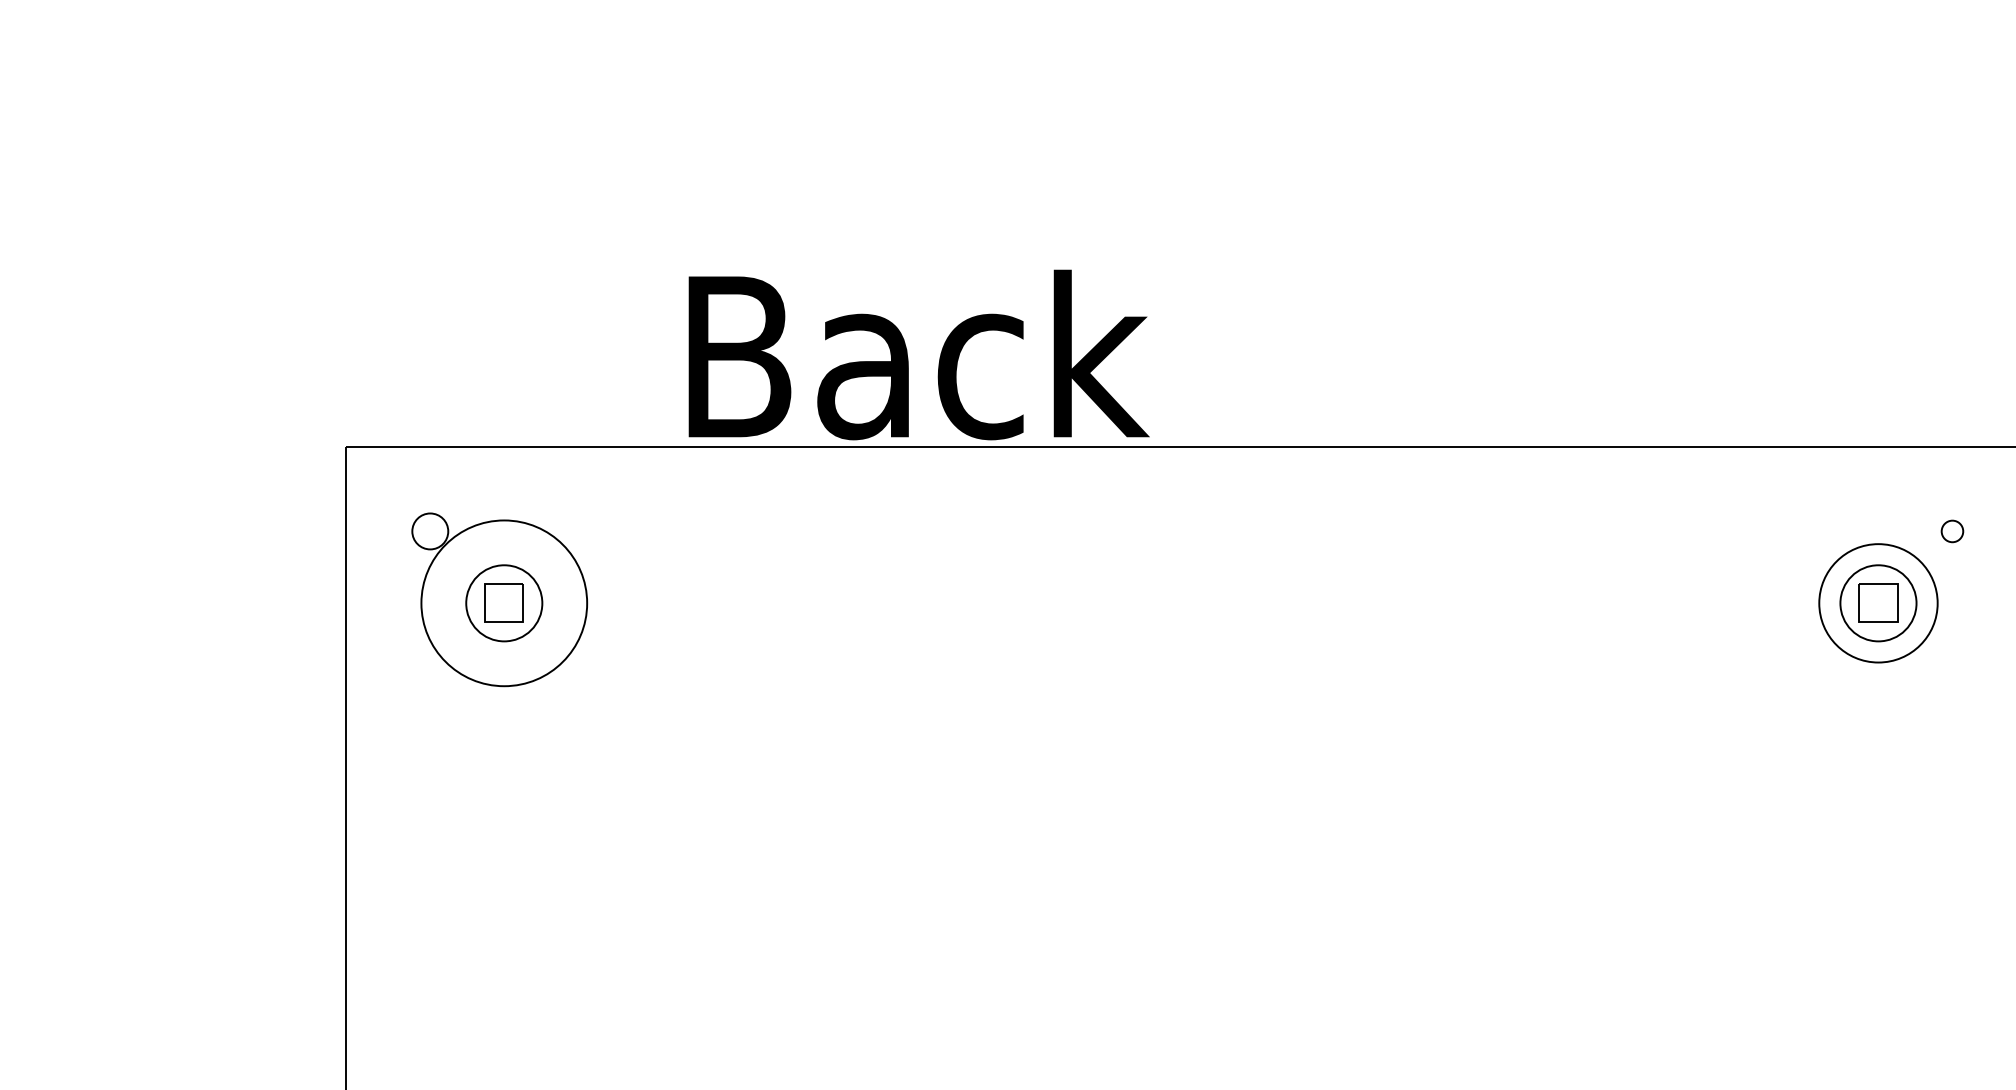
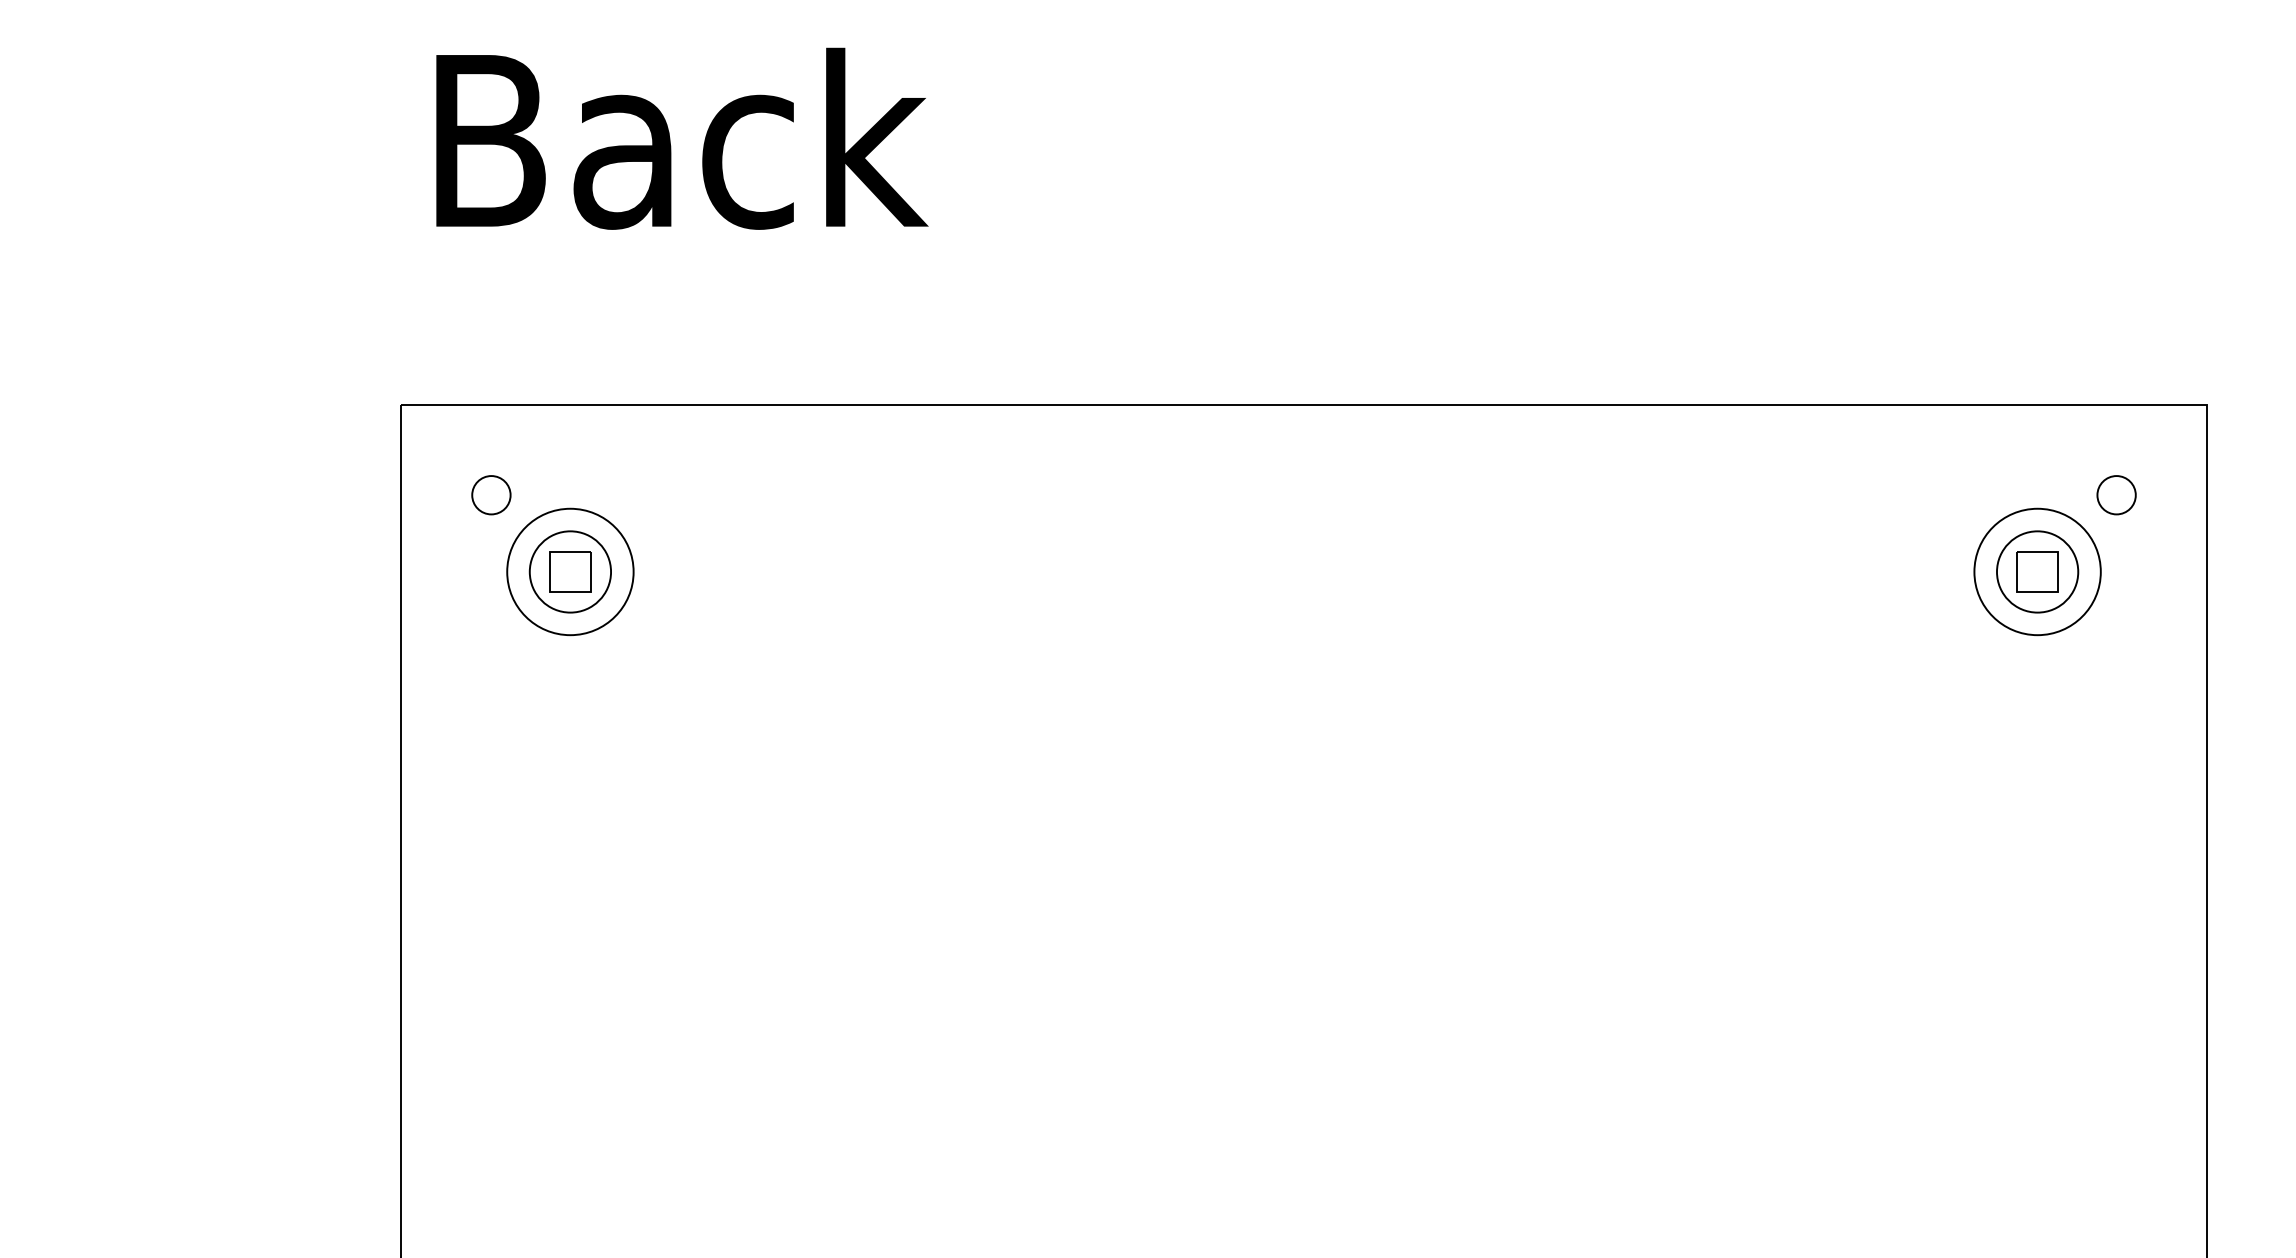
text: (919, 354) -> (682, 138), moved
circle: (1952, 531) -> (2116, 495), size x1.67
circle: (504, 602) -> (570, 571), size x0.71

